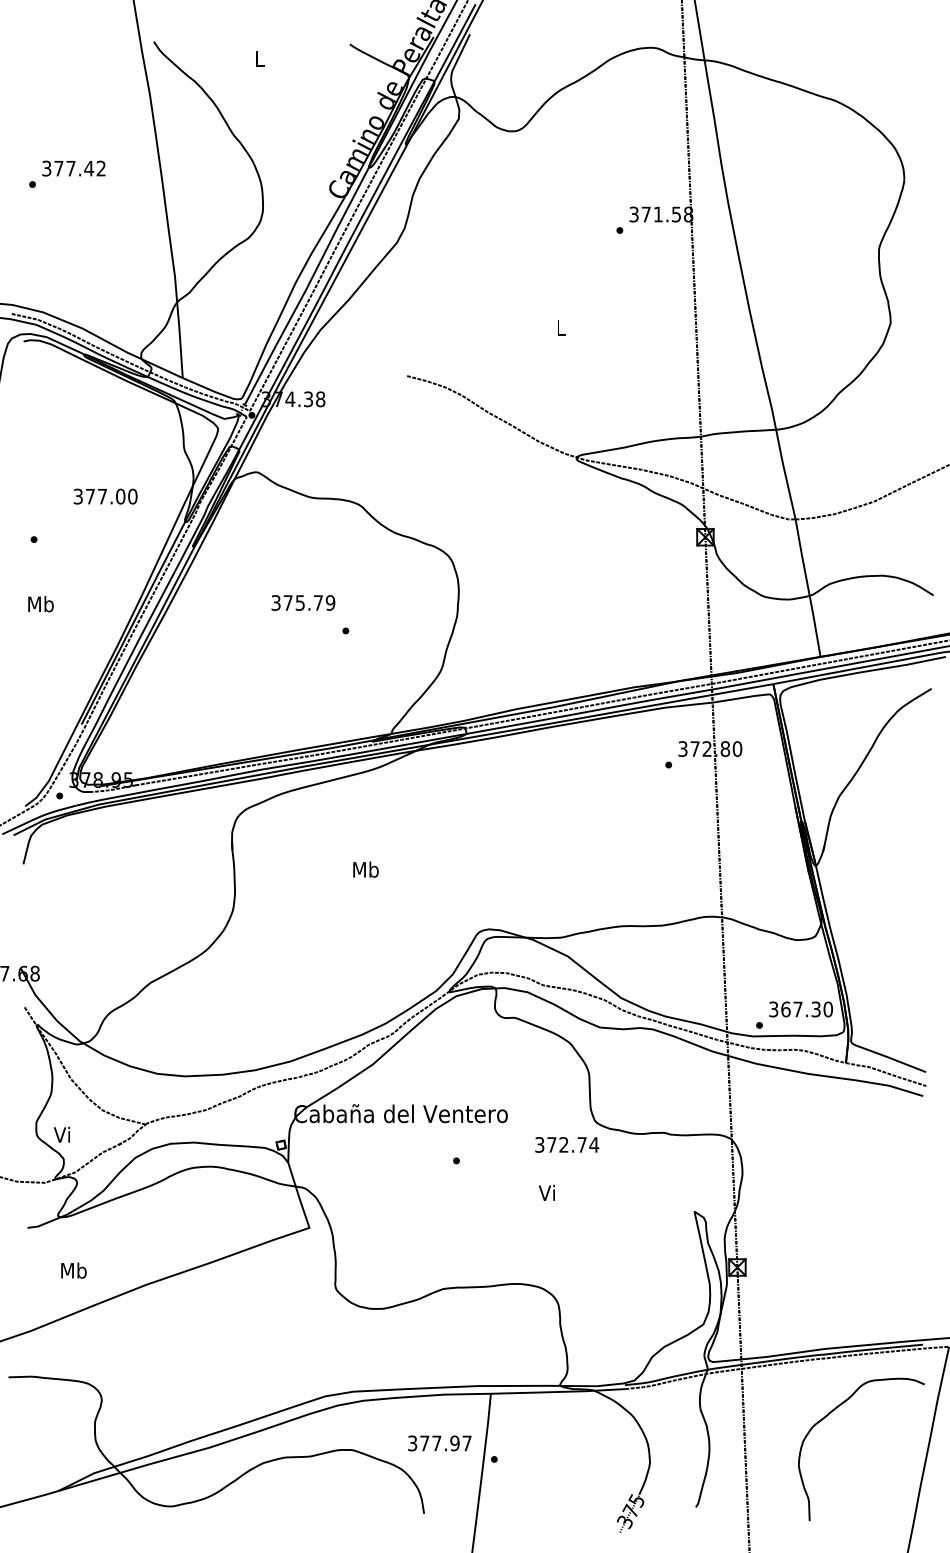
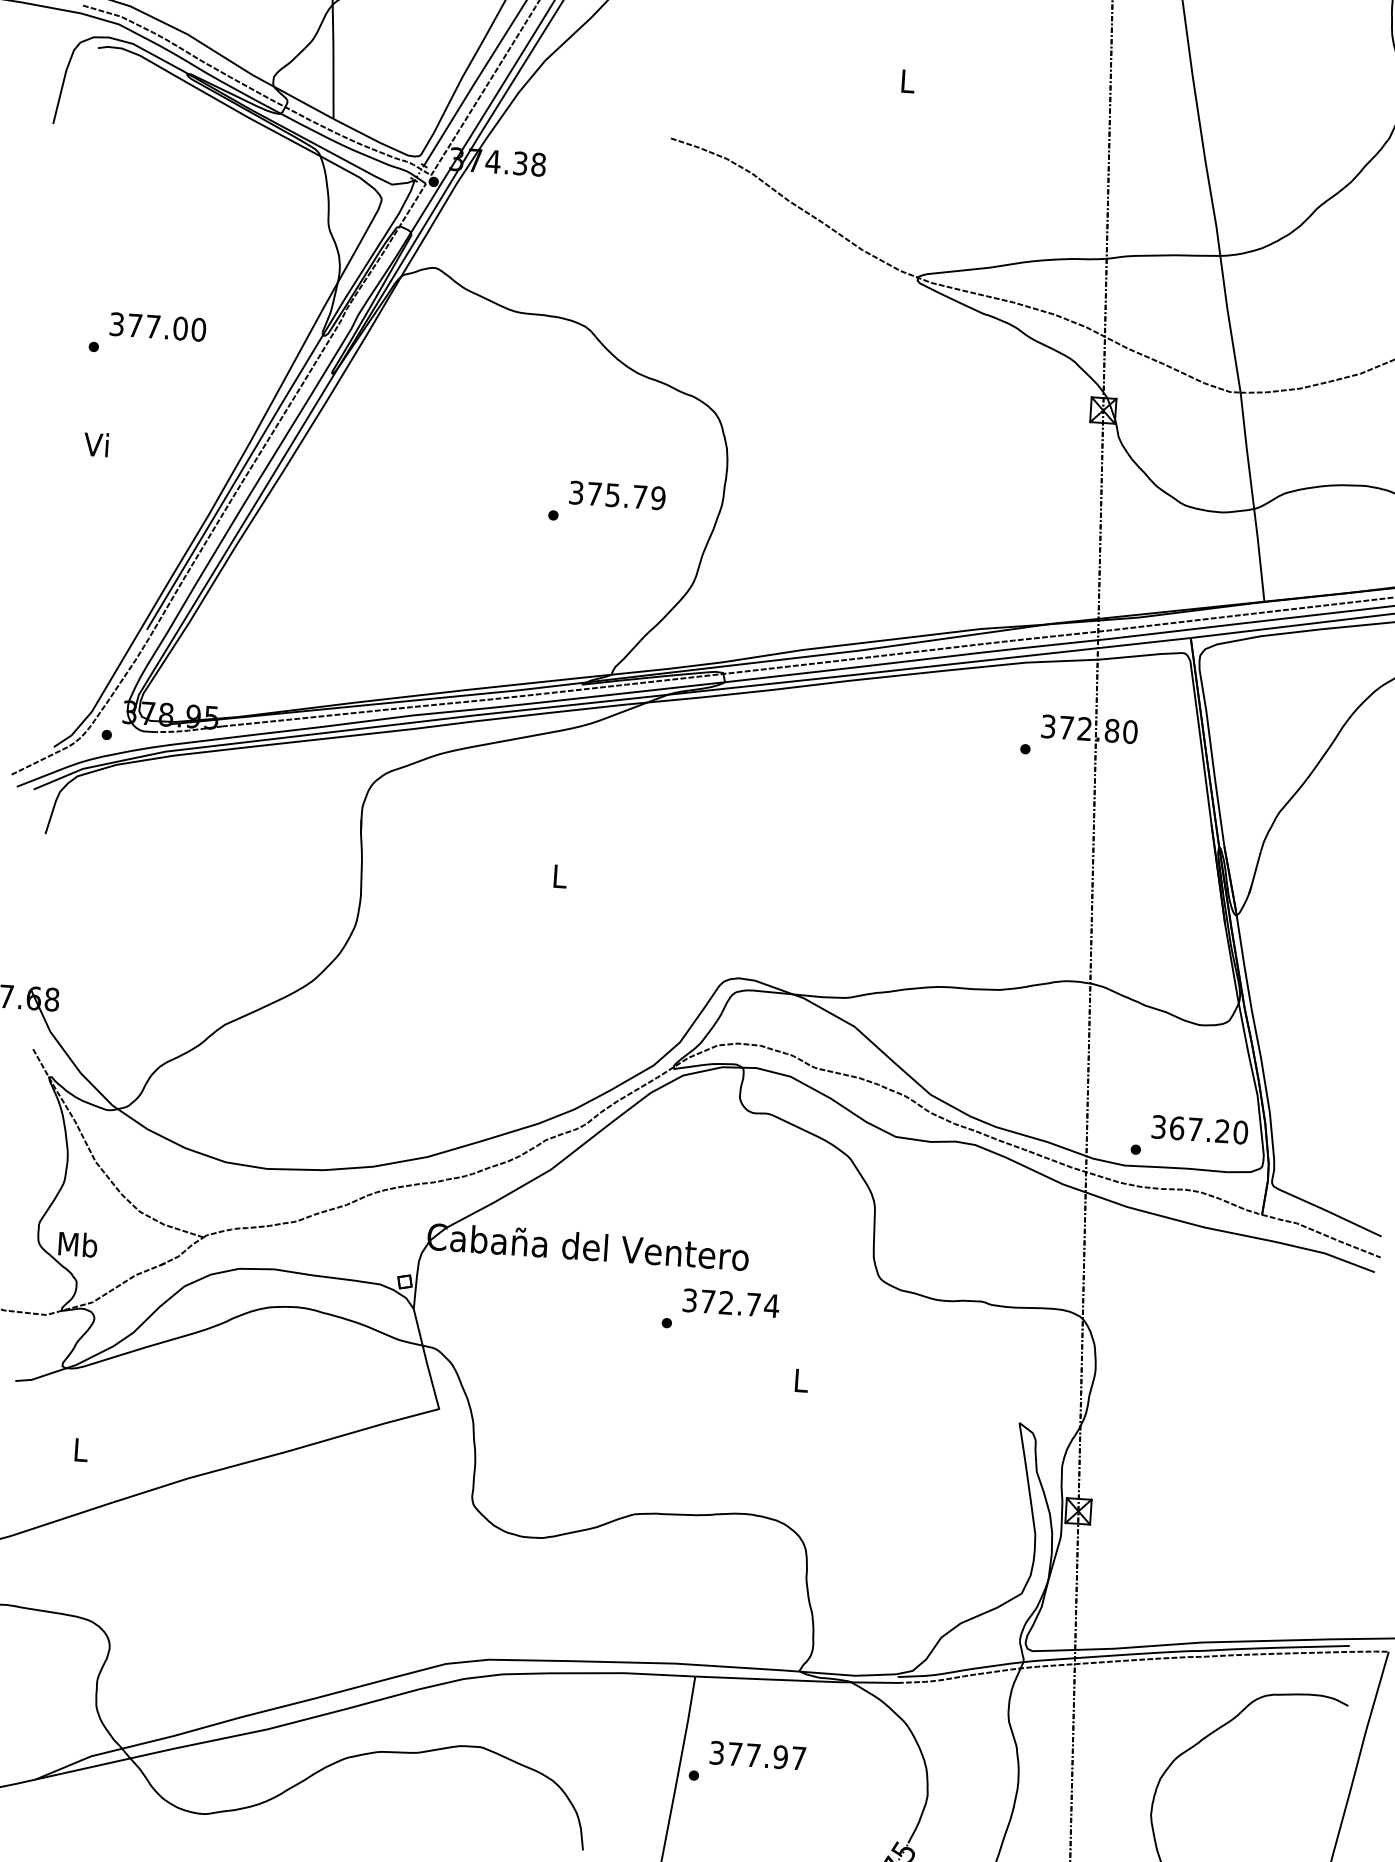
text: (105, 496) -> (157, 326), moved
text: (303, 602) -> (617, 494), moved
text: (40, 604) -> (97, 445), Mb -> Vi
text: (365, 869) -> (559, 875), Mb -> L
text: (815, 1009) -> (1221, 1131), 367.30 -> 367.20
text: (62, 1134) -> (77, 1244), Vi -> Mb
text: (567, 1144) -> (731, 1302), moved
text: (546, 1192) -> (798, 1379), Vi -> L
text: (73, 1270) -> (80, 1449), Mb -> L
text: (439, 1443) -> (757, 1755), moved

